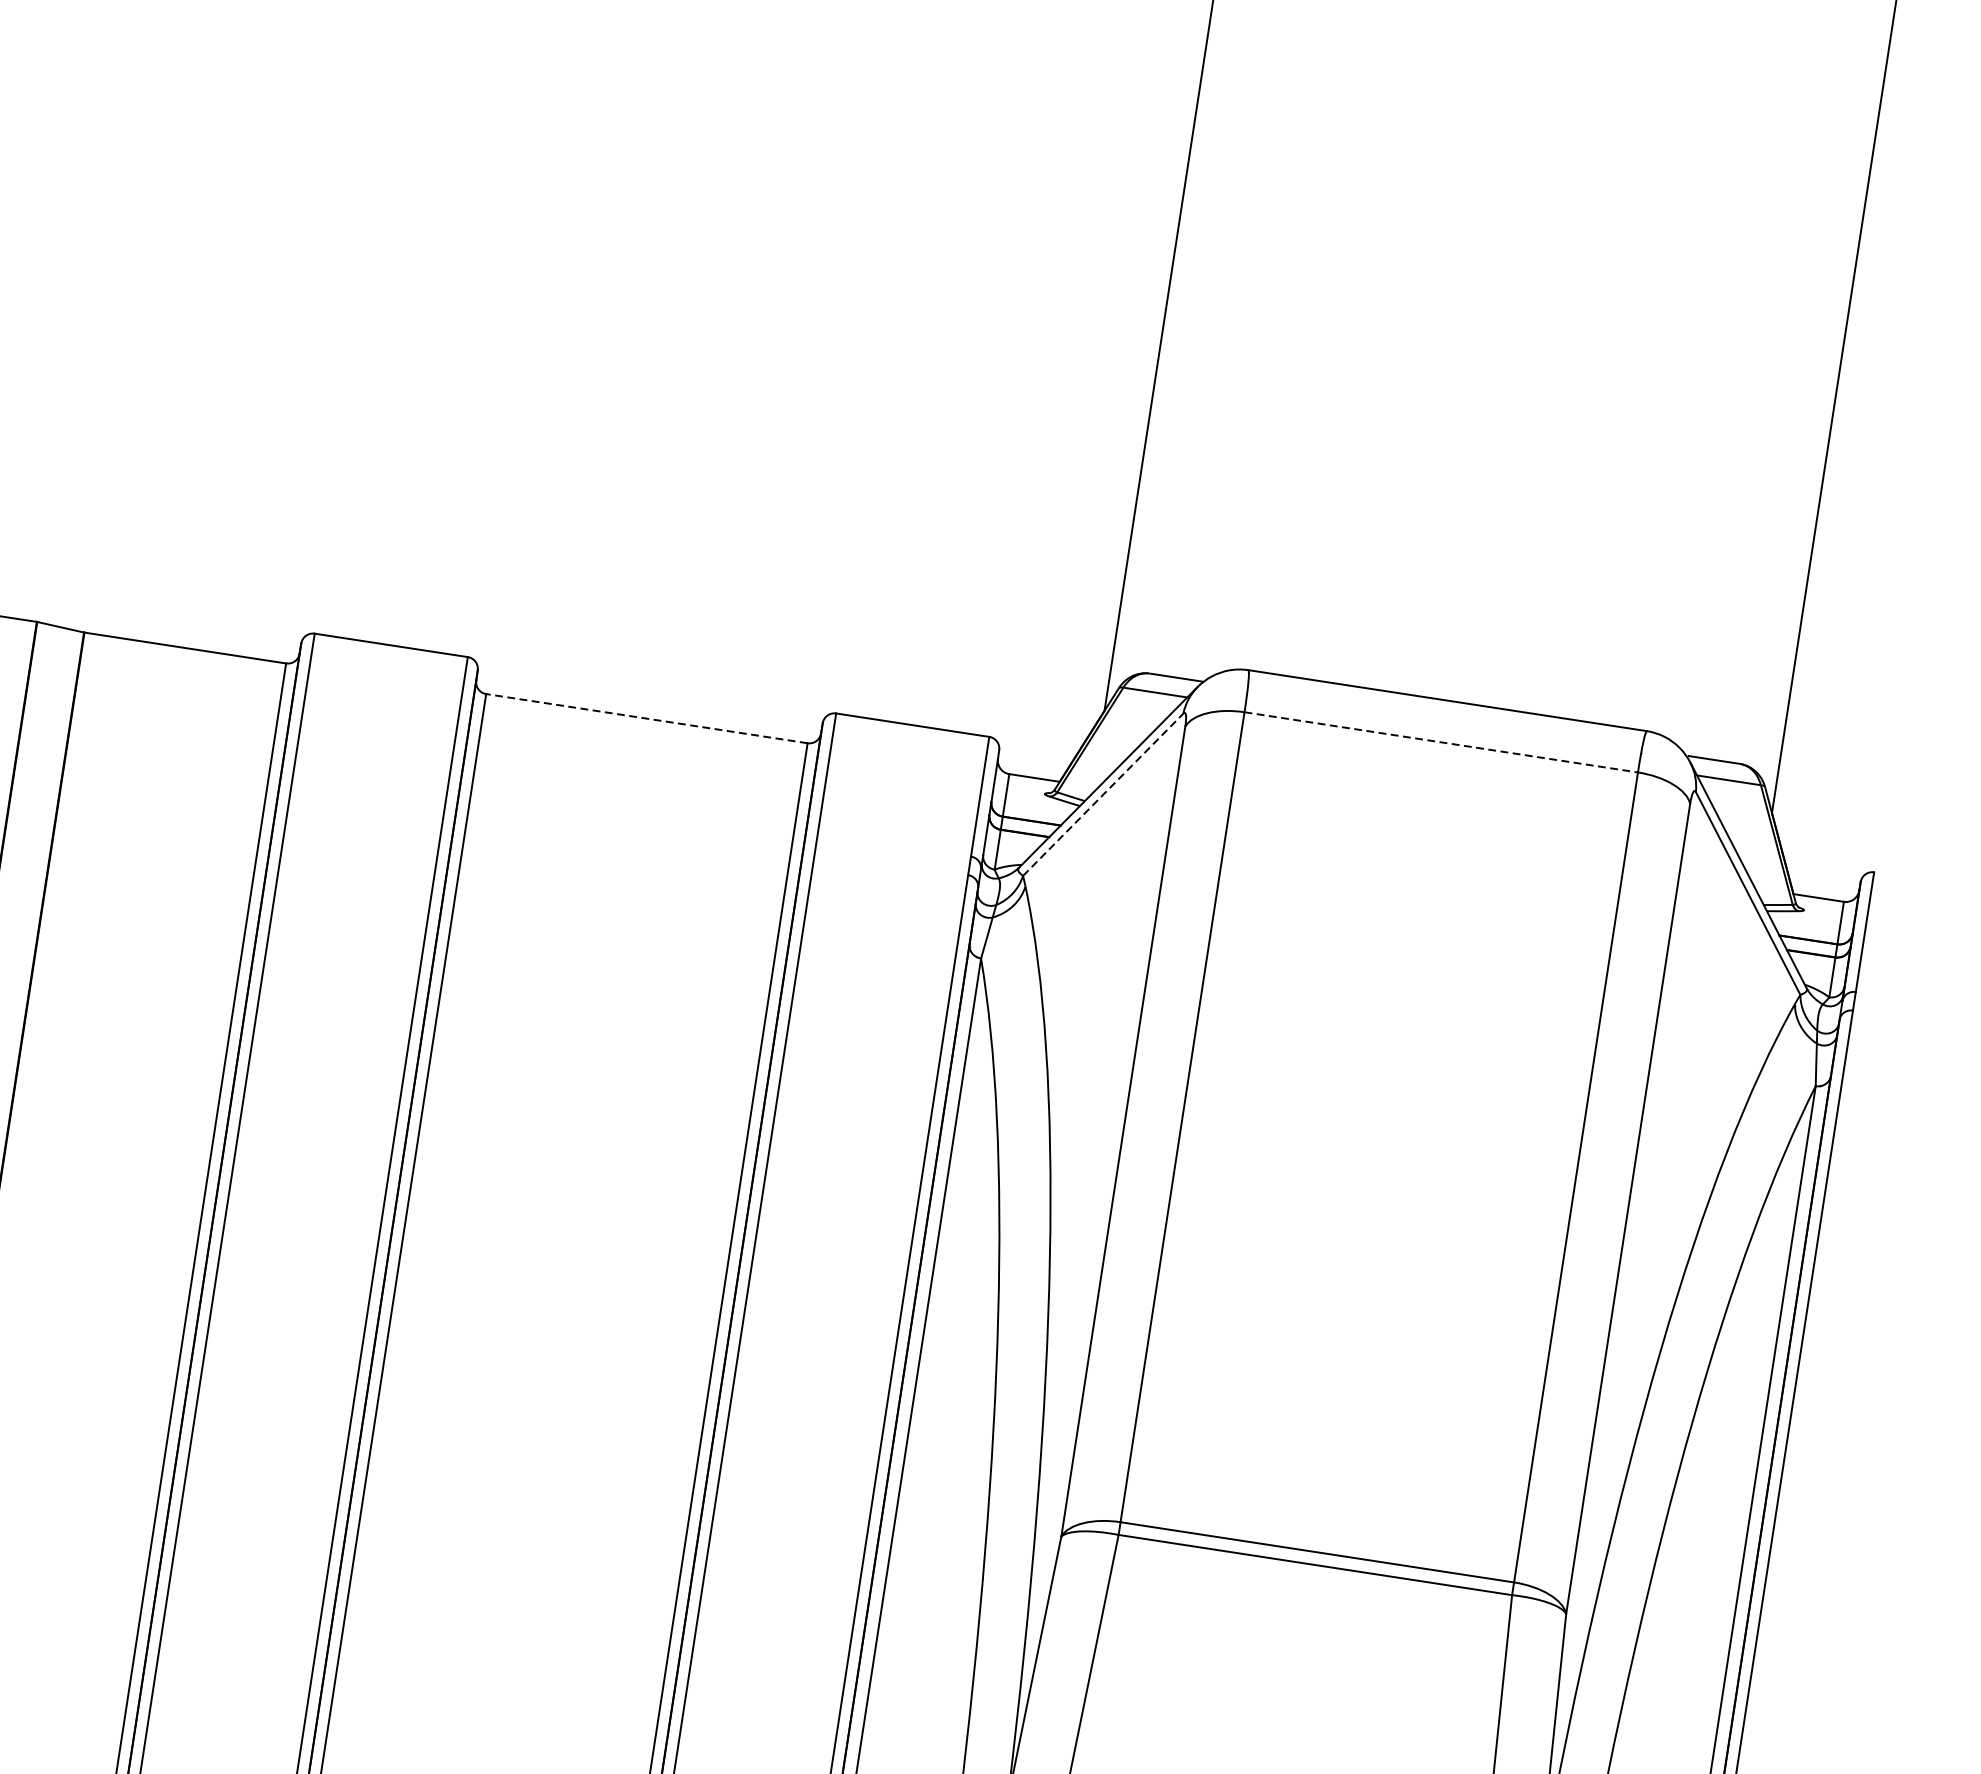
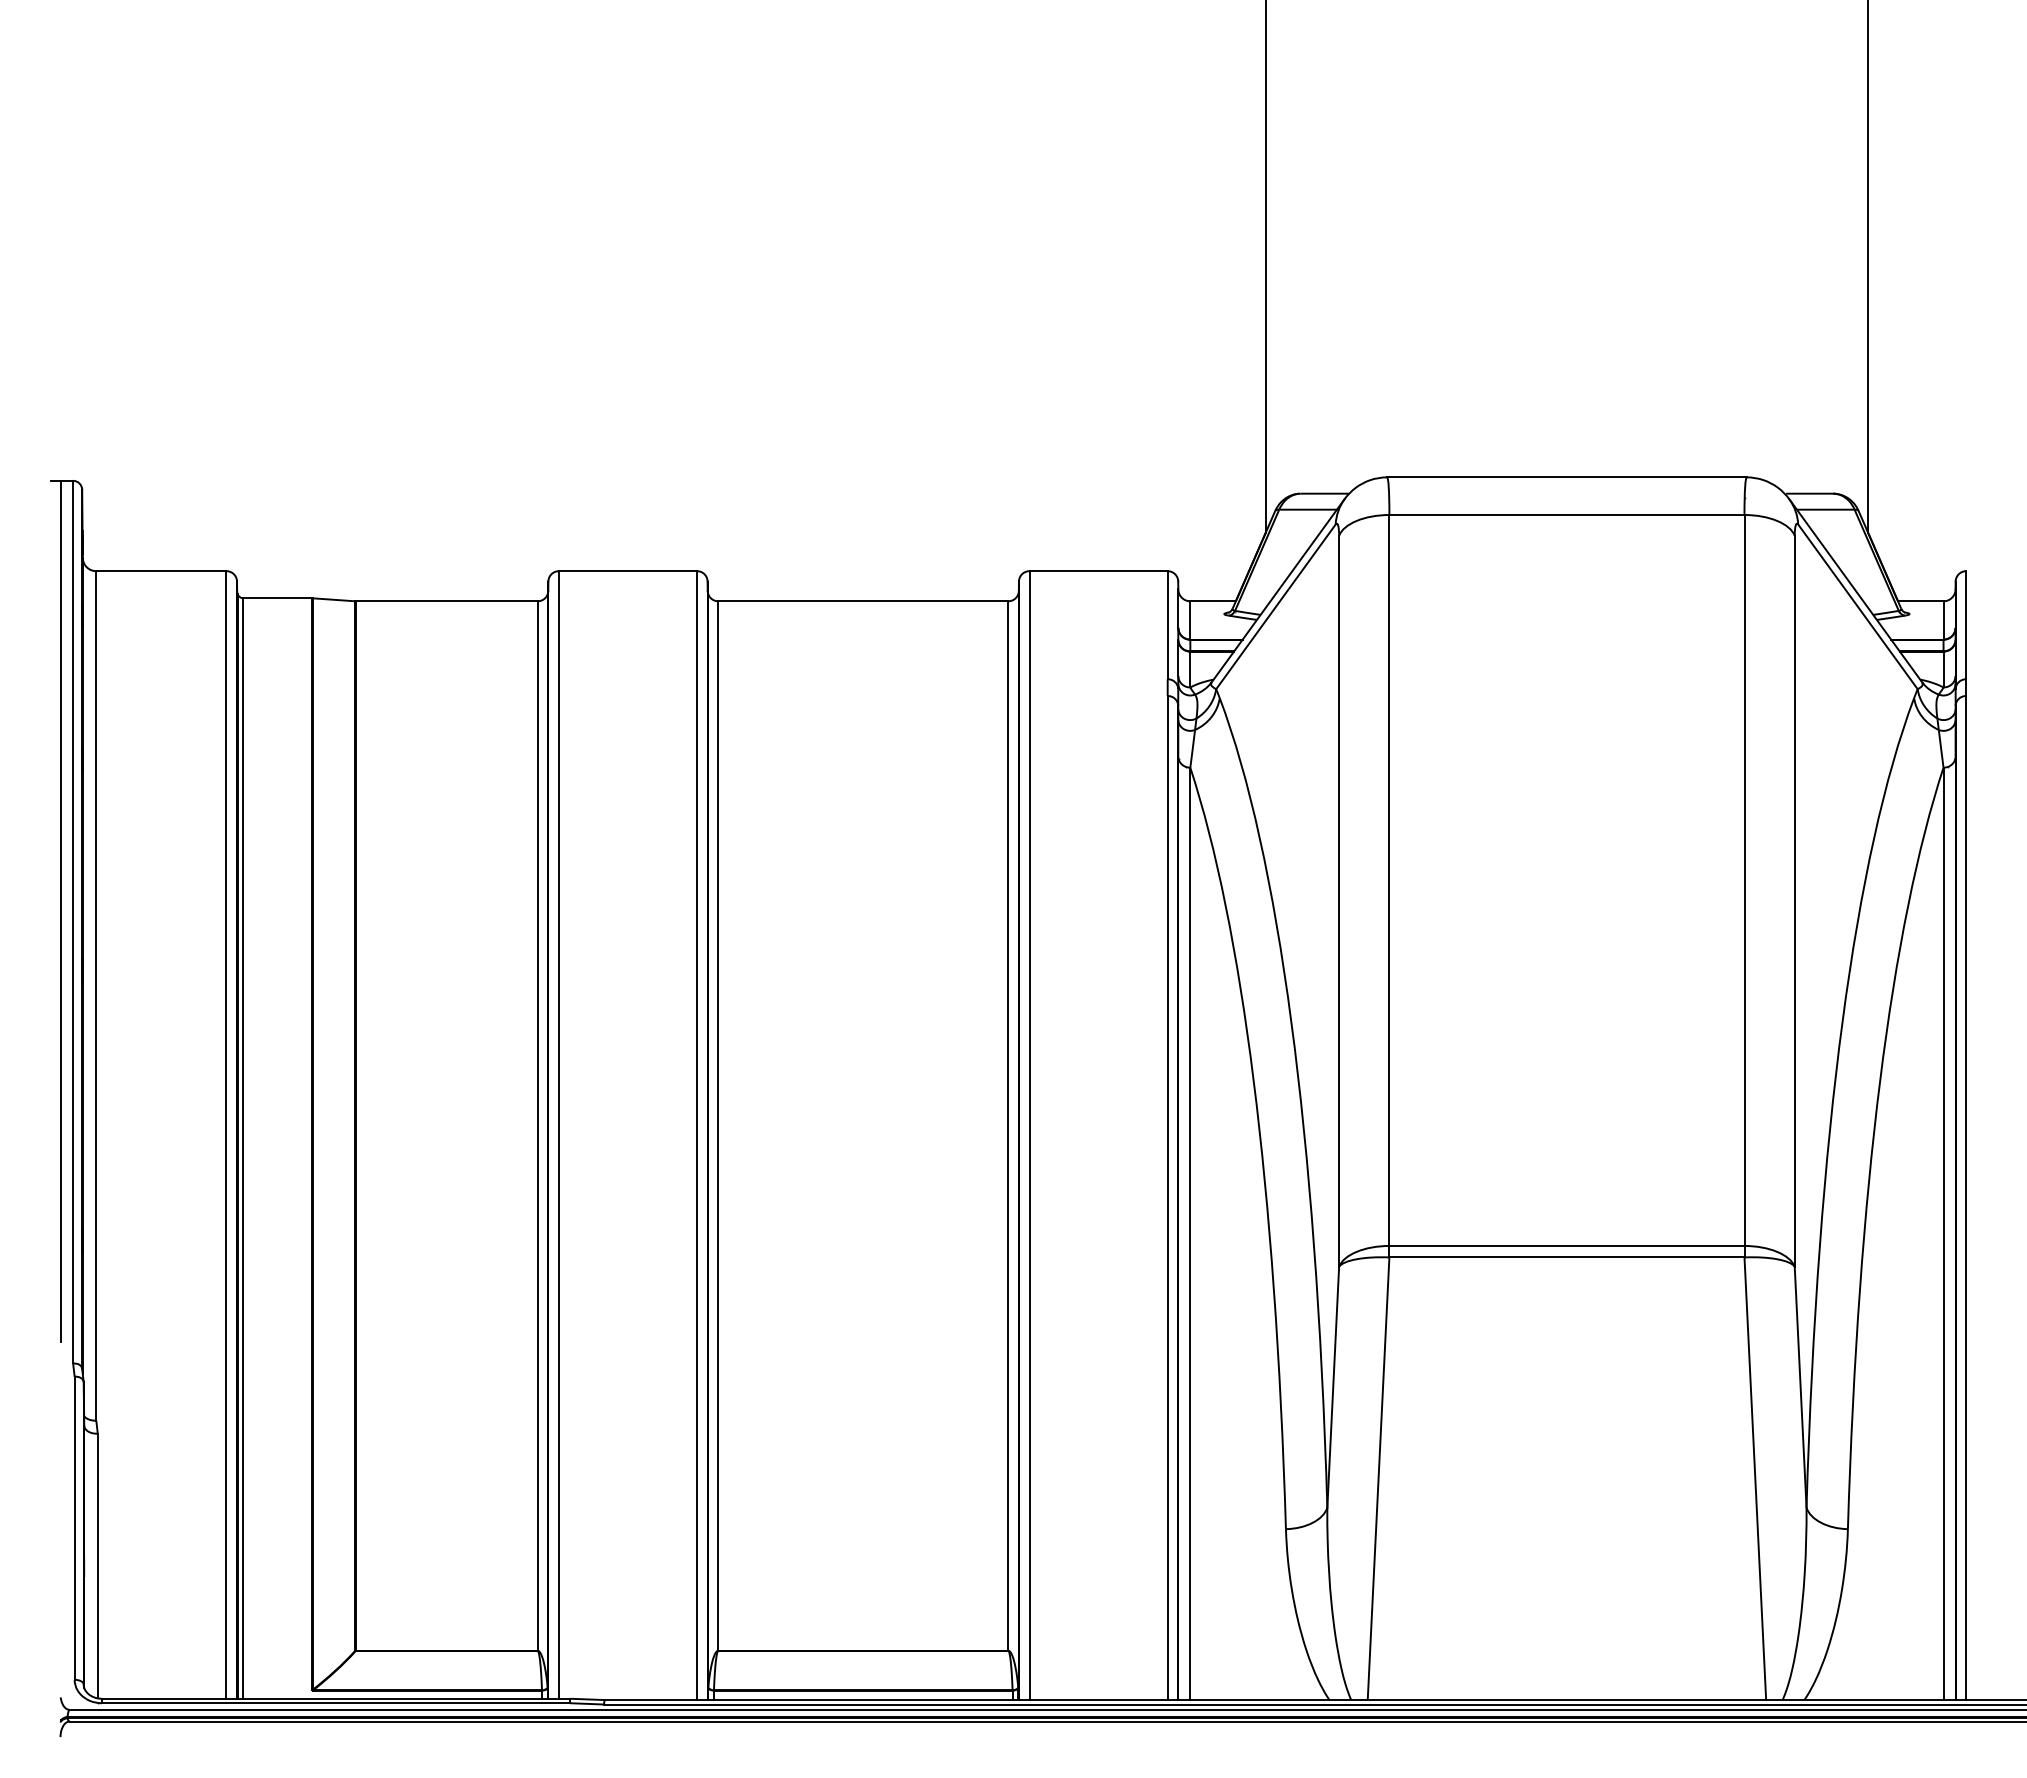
line: (646, 718) -> (862, 601), dashed -> solid
line: (1440, 742) -> (1566, 515), dashed -> solid
line: (1102, 794) -> (1275, 606), dashed -> solid

